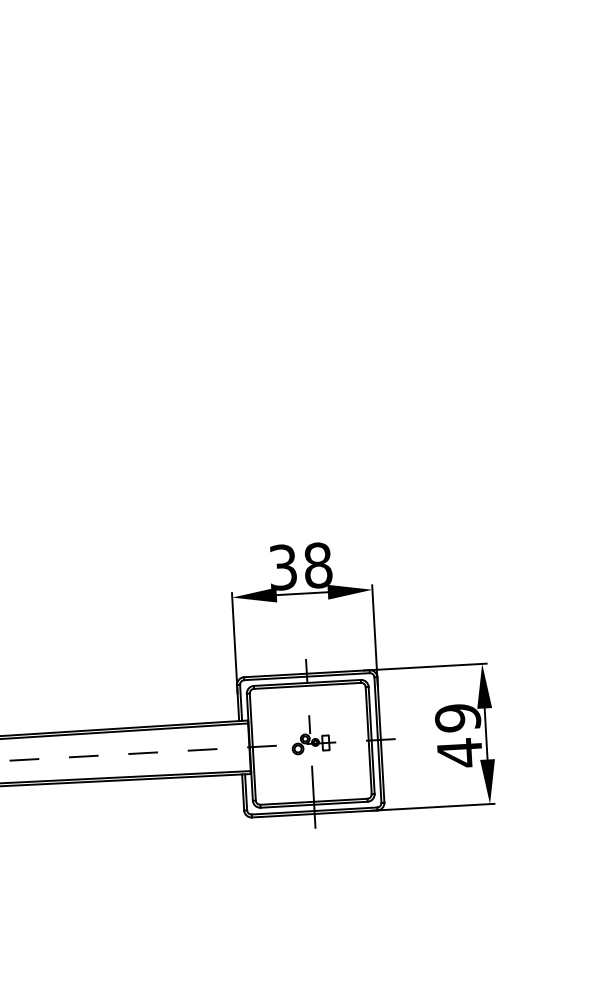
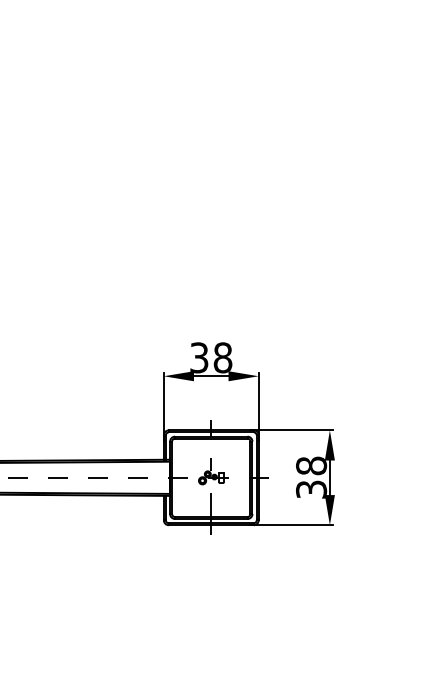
text: (458, 735) -> (311, 477), 49 -> 38

